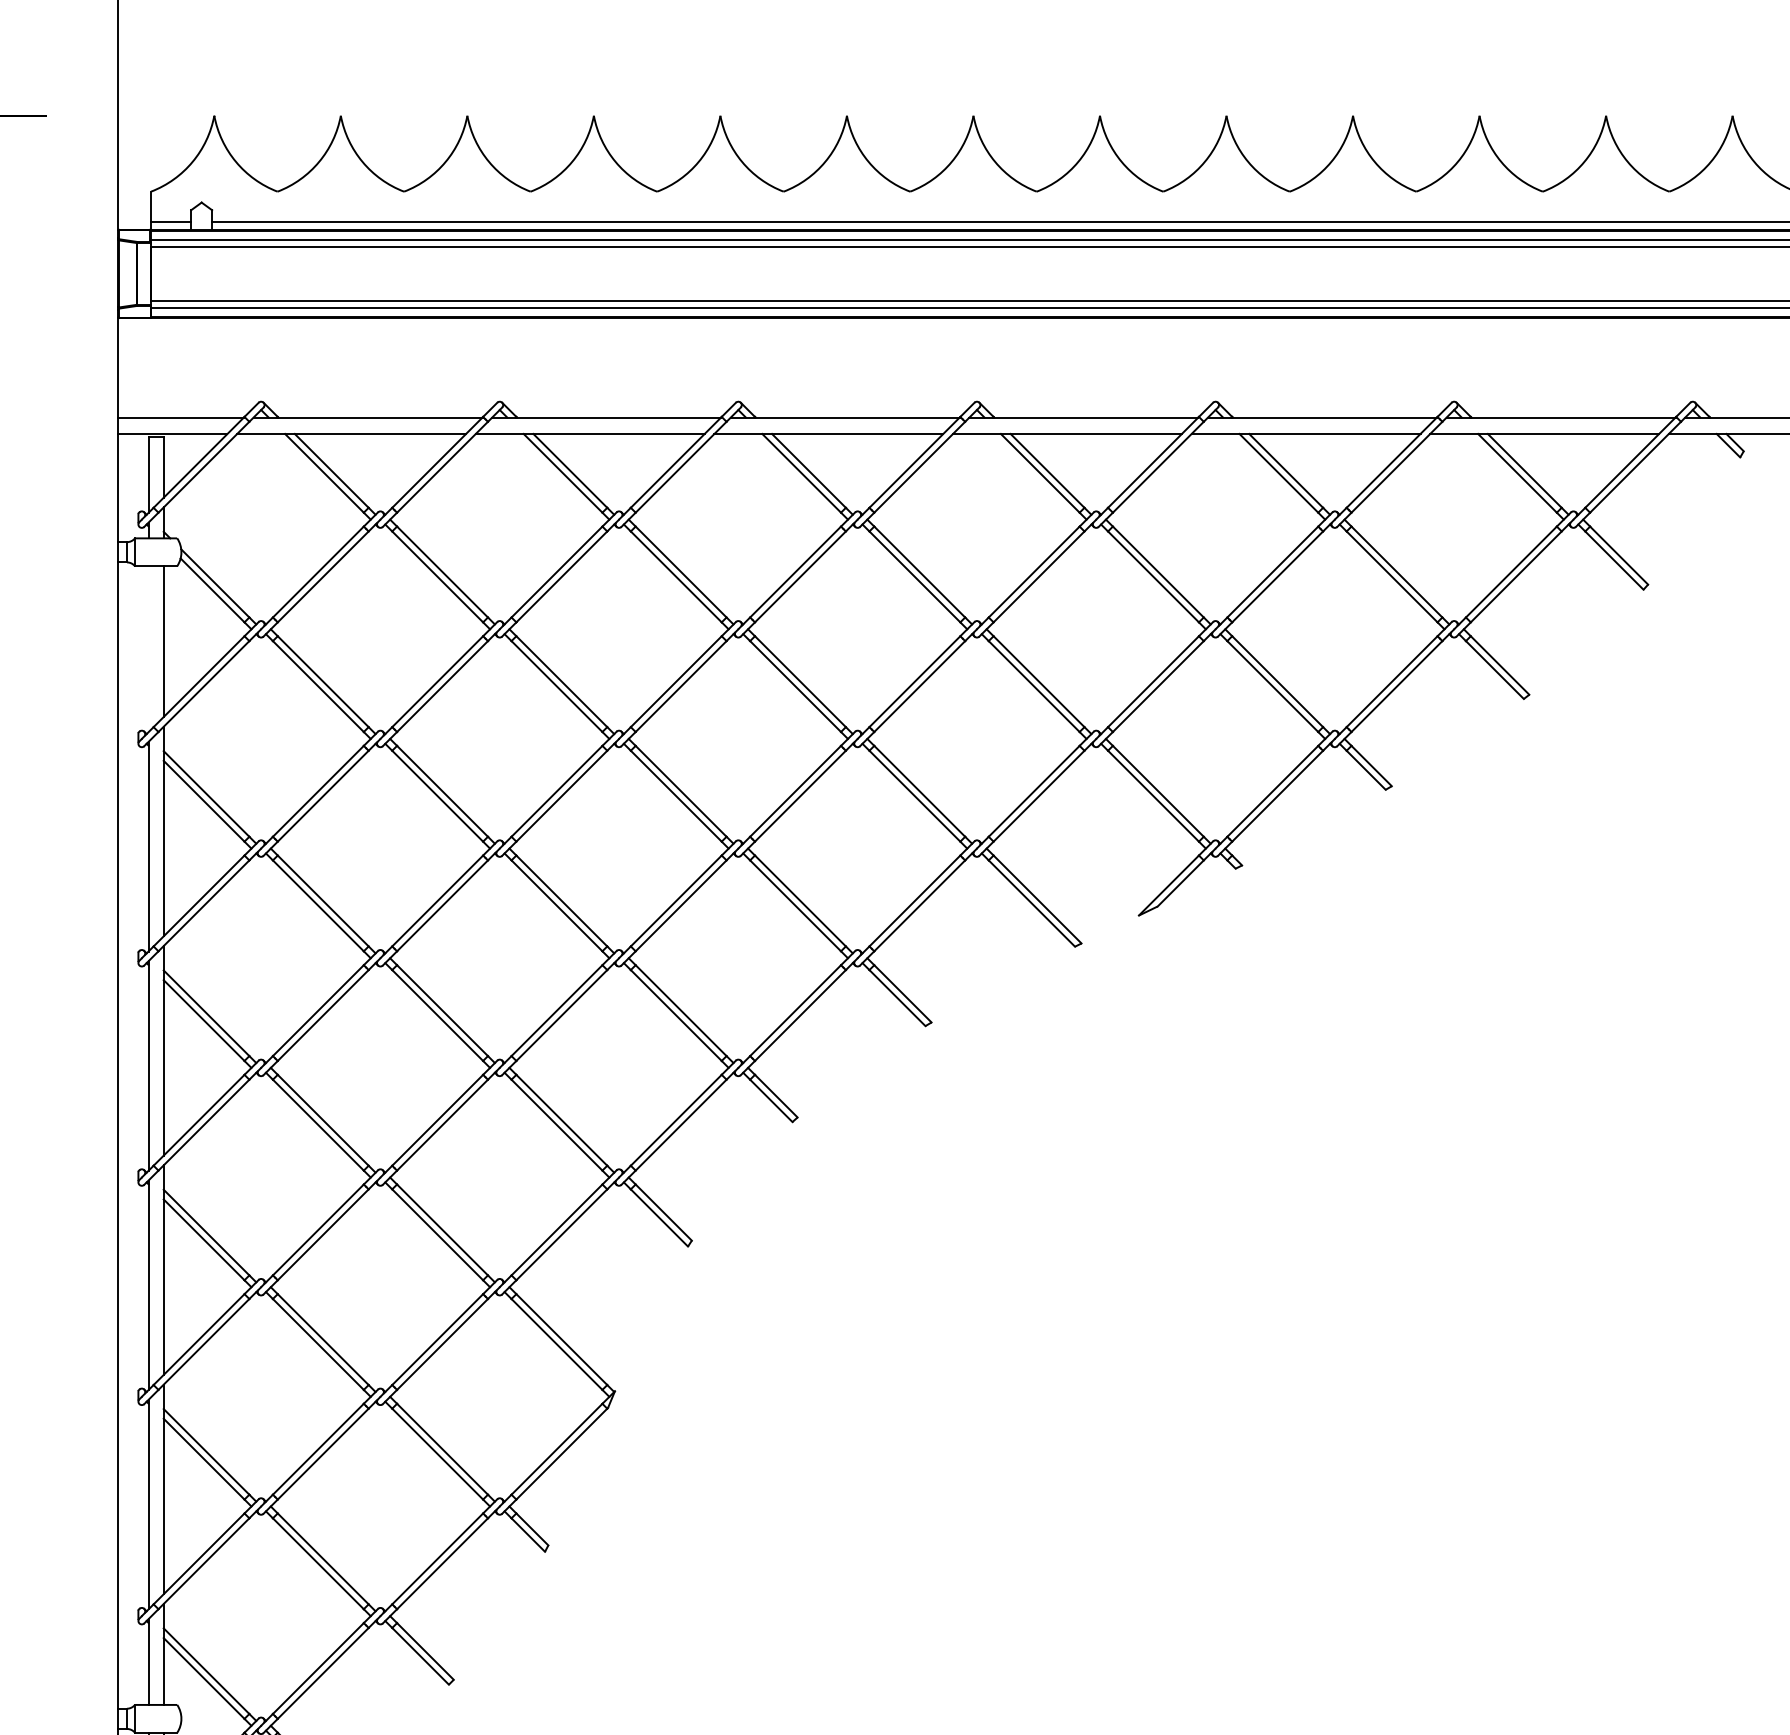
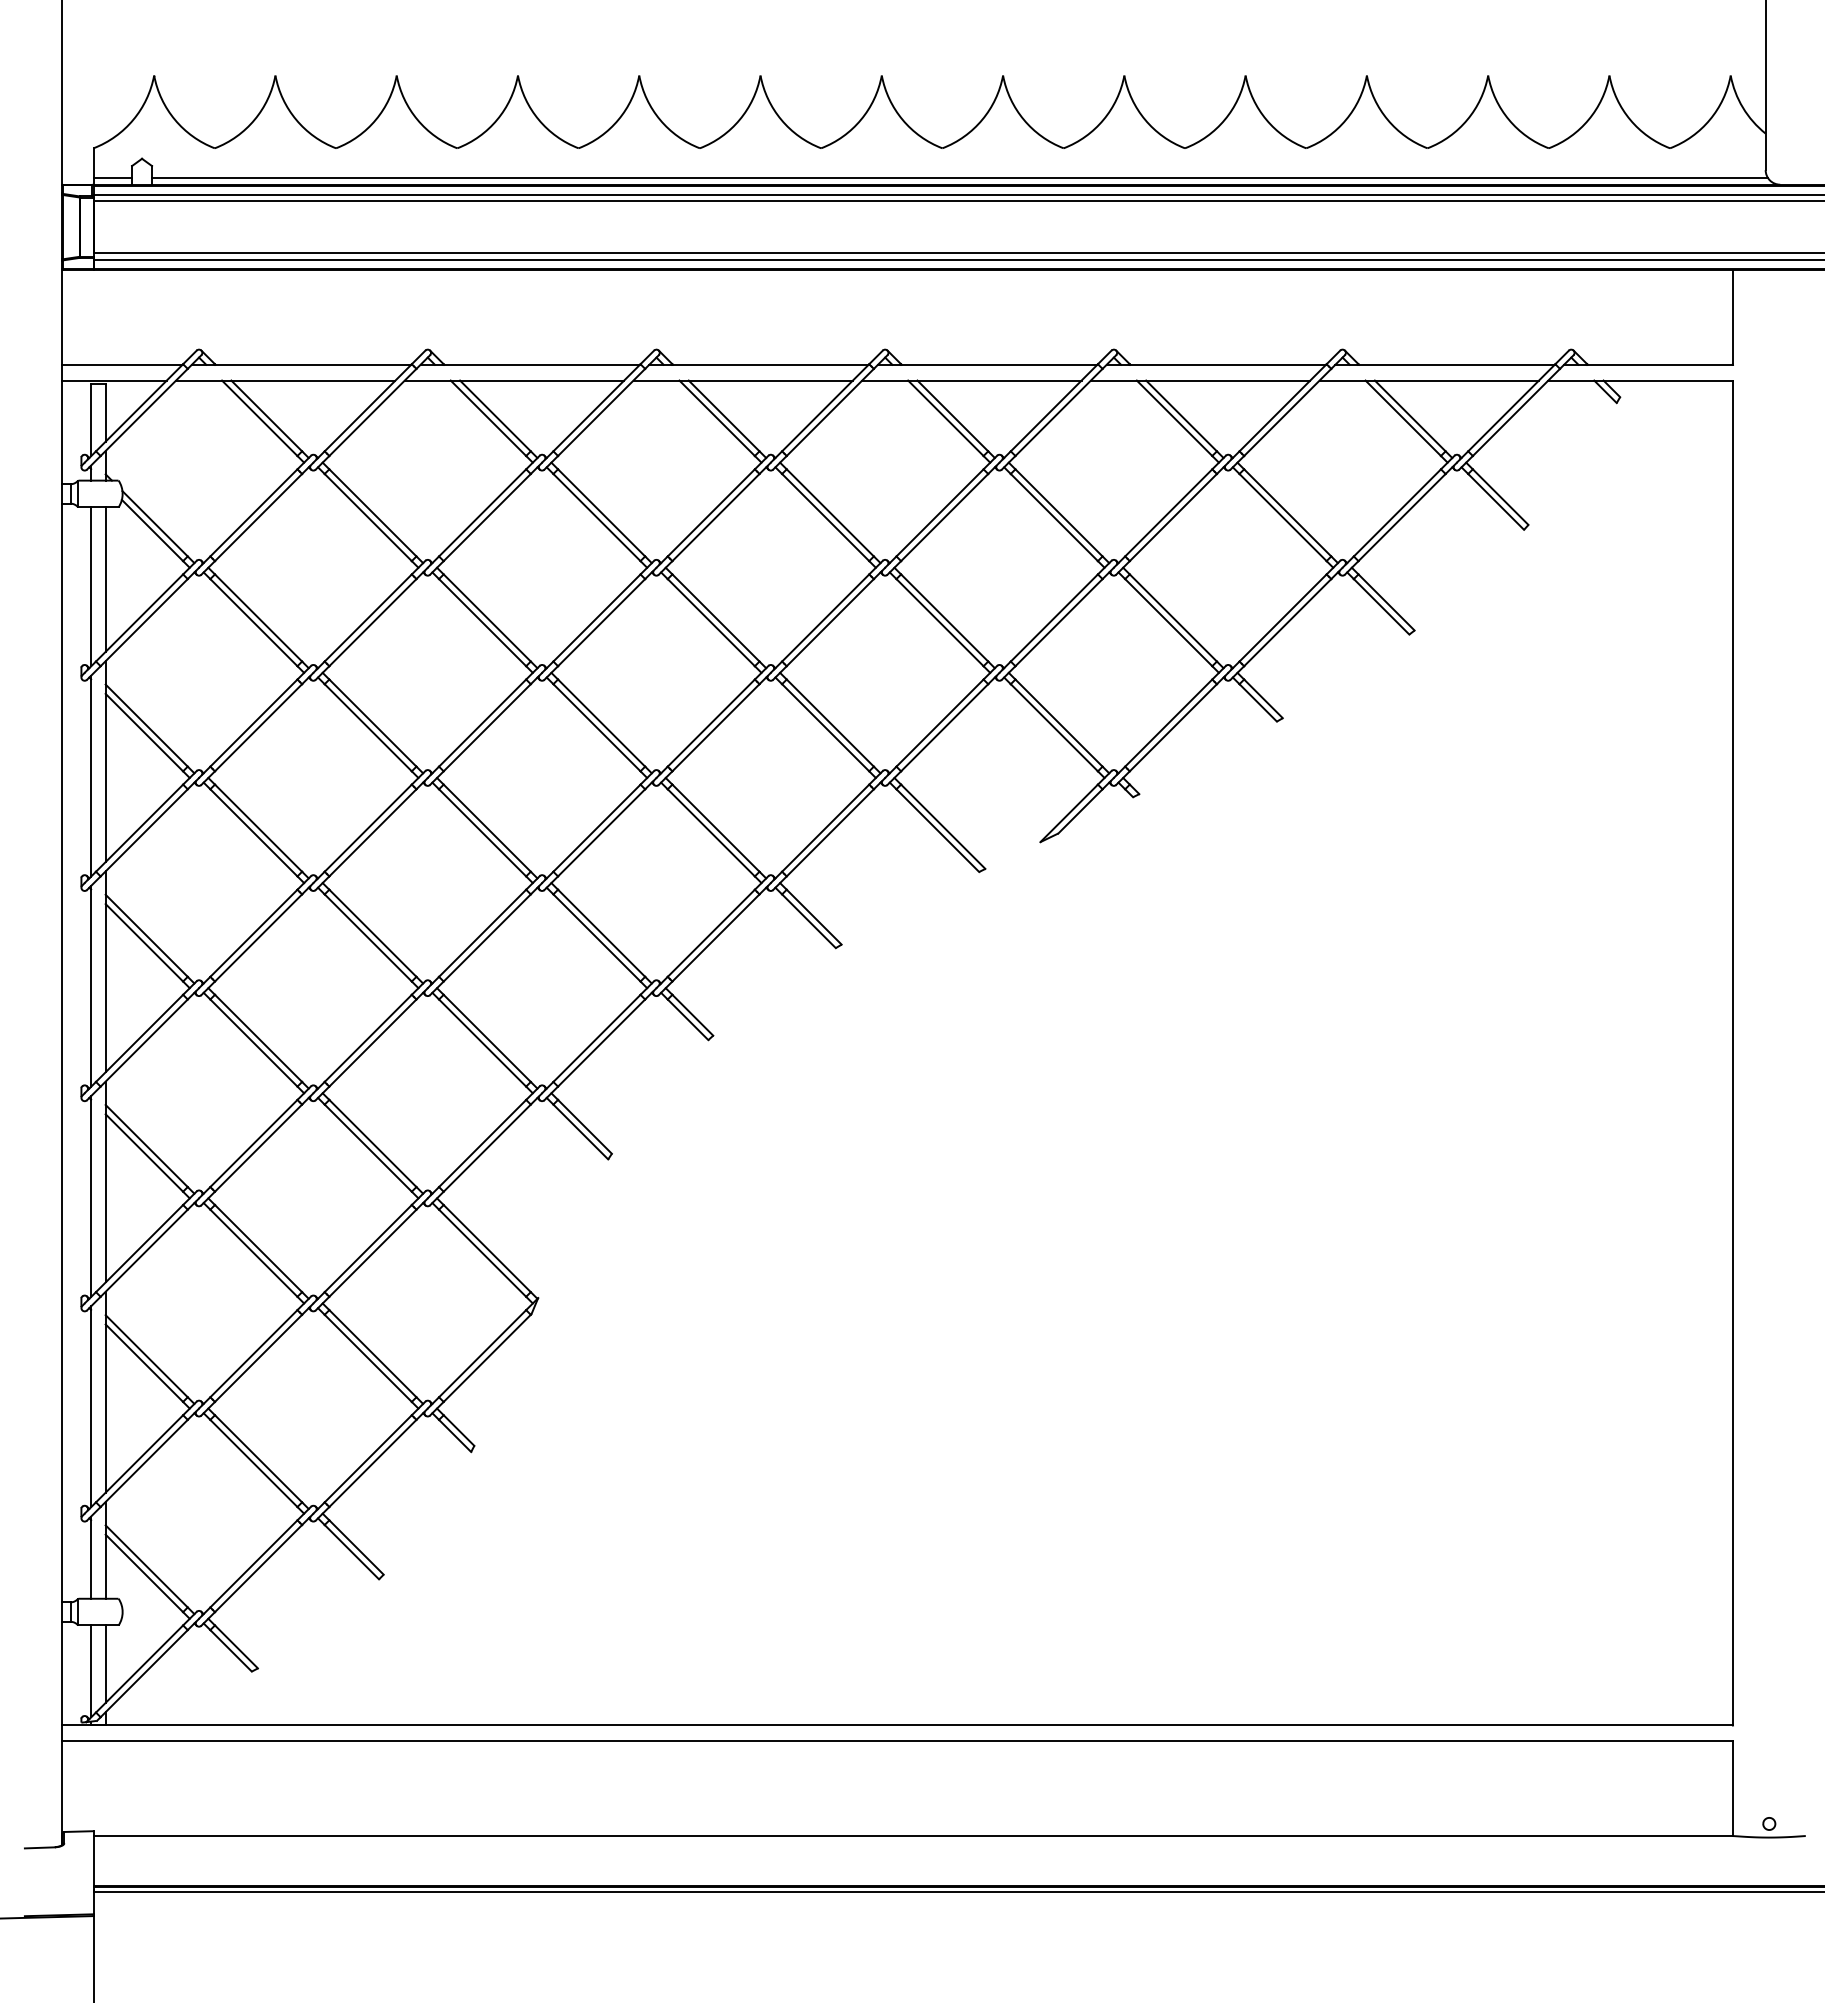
line: (148, 648) -> (91, 586), added

